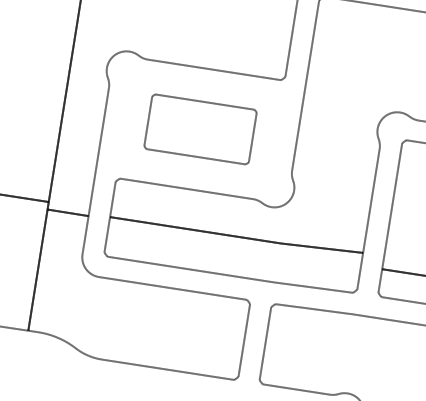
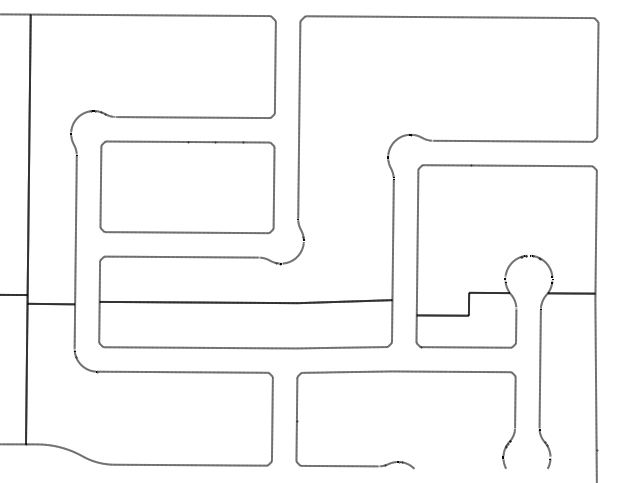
part: (200, 129) -> (187, 187), size x1.43

